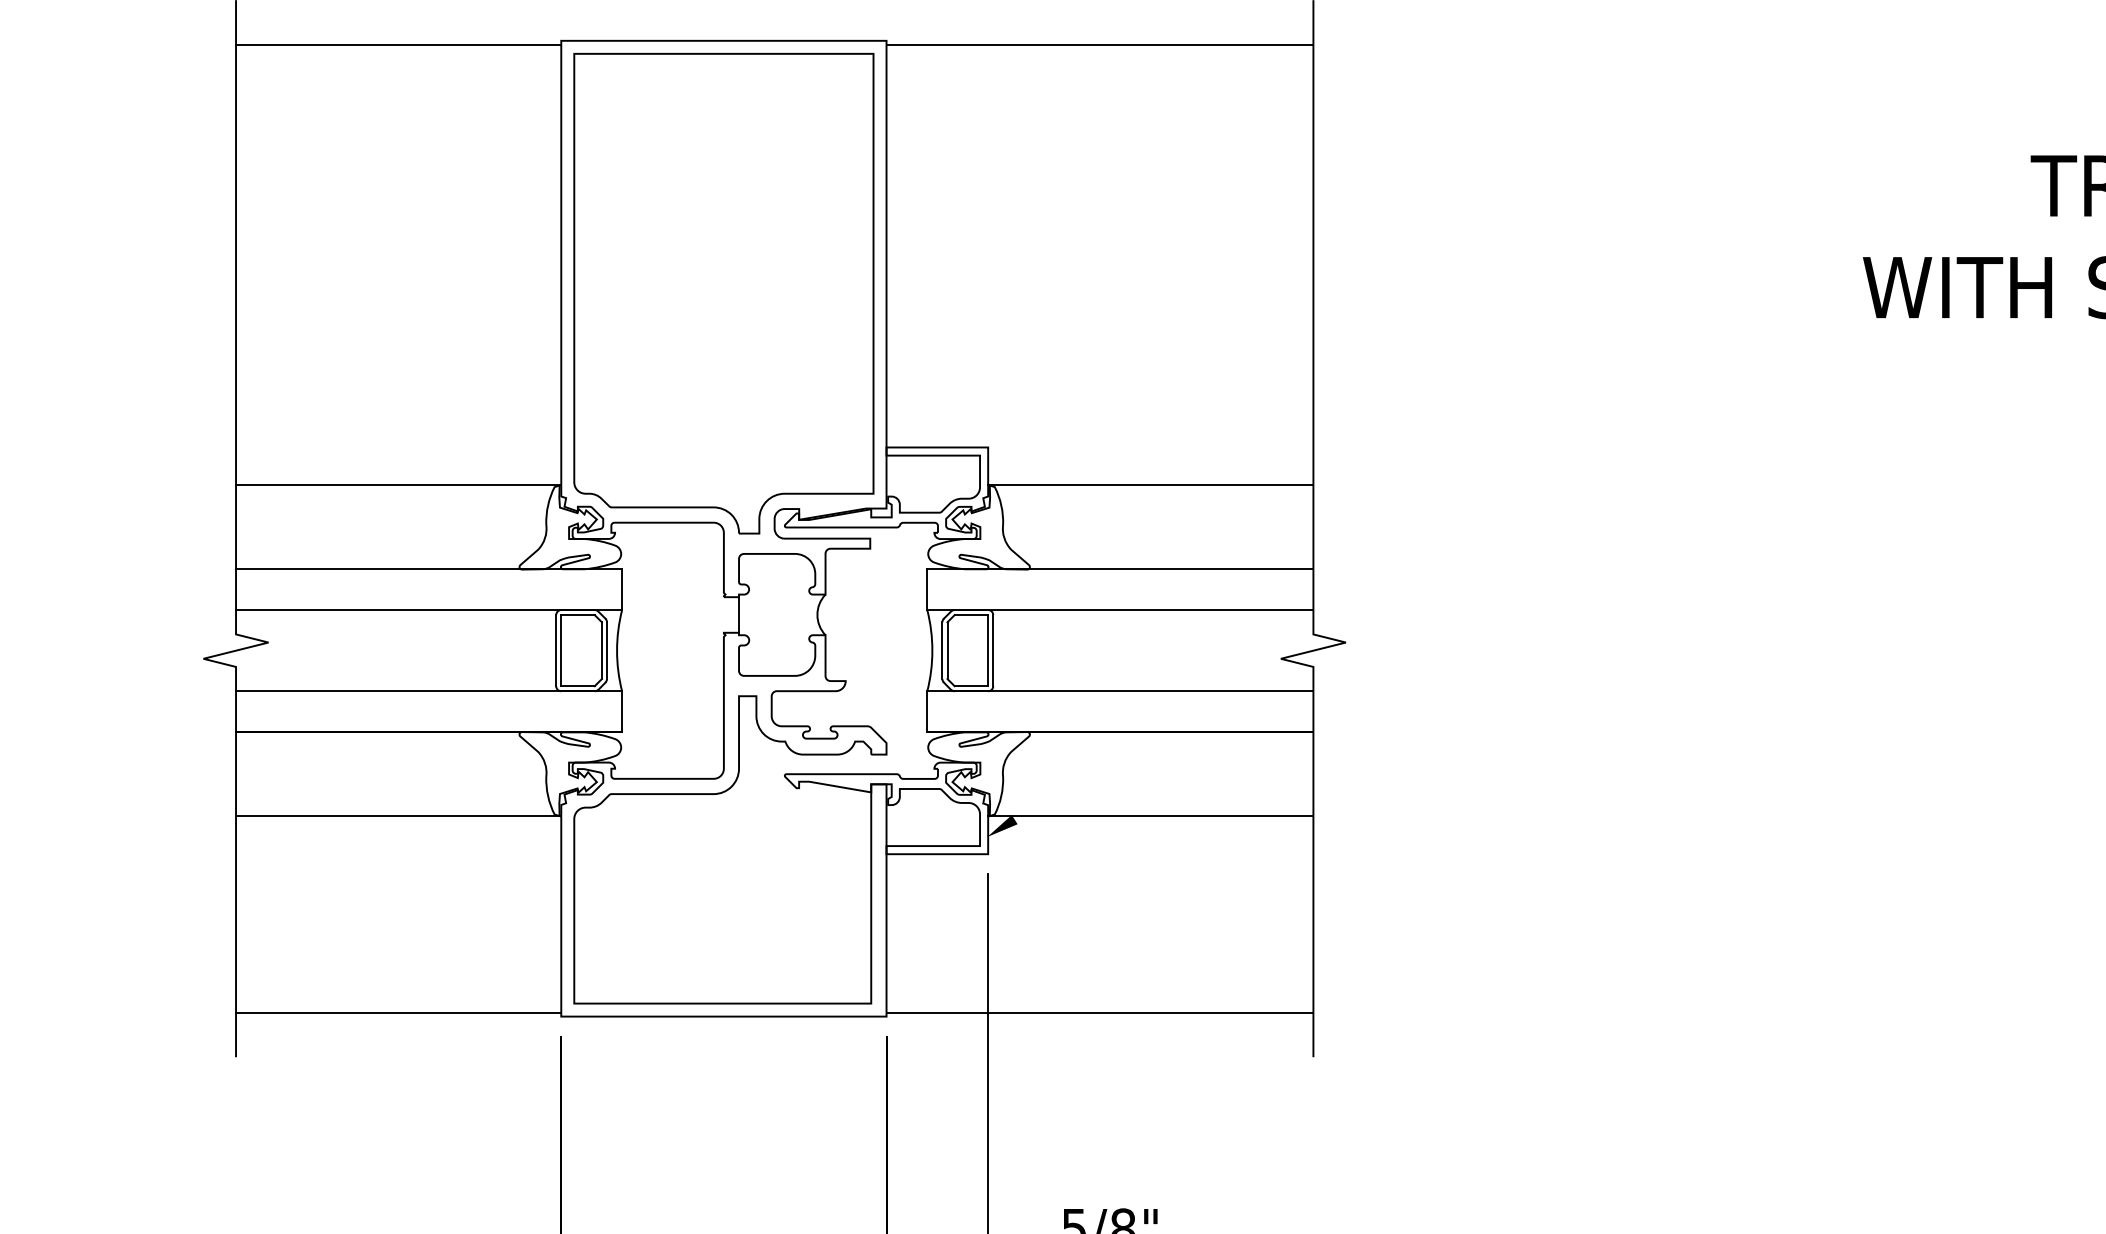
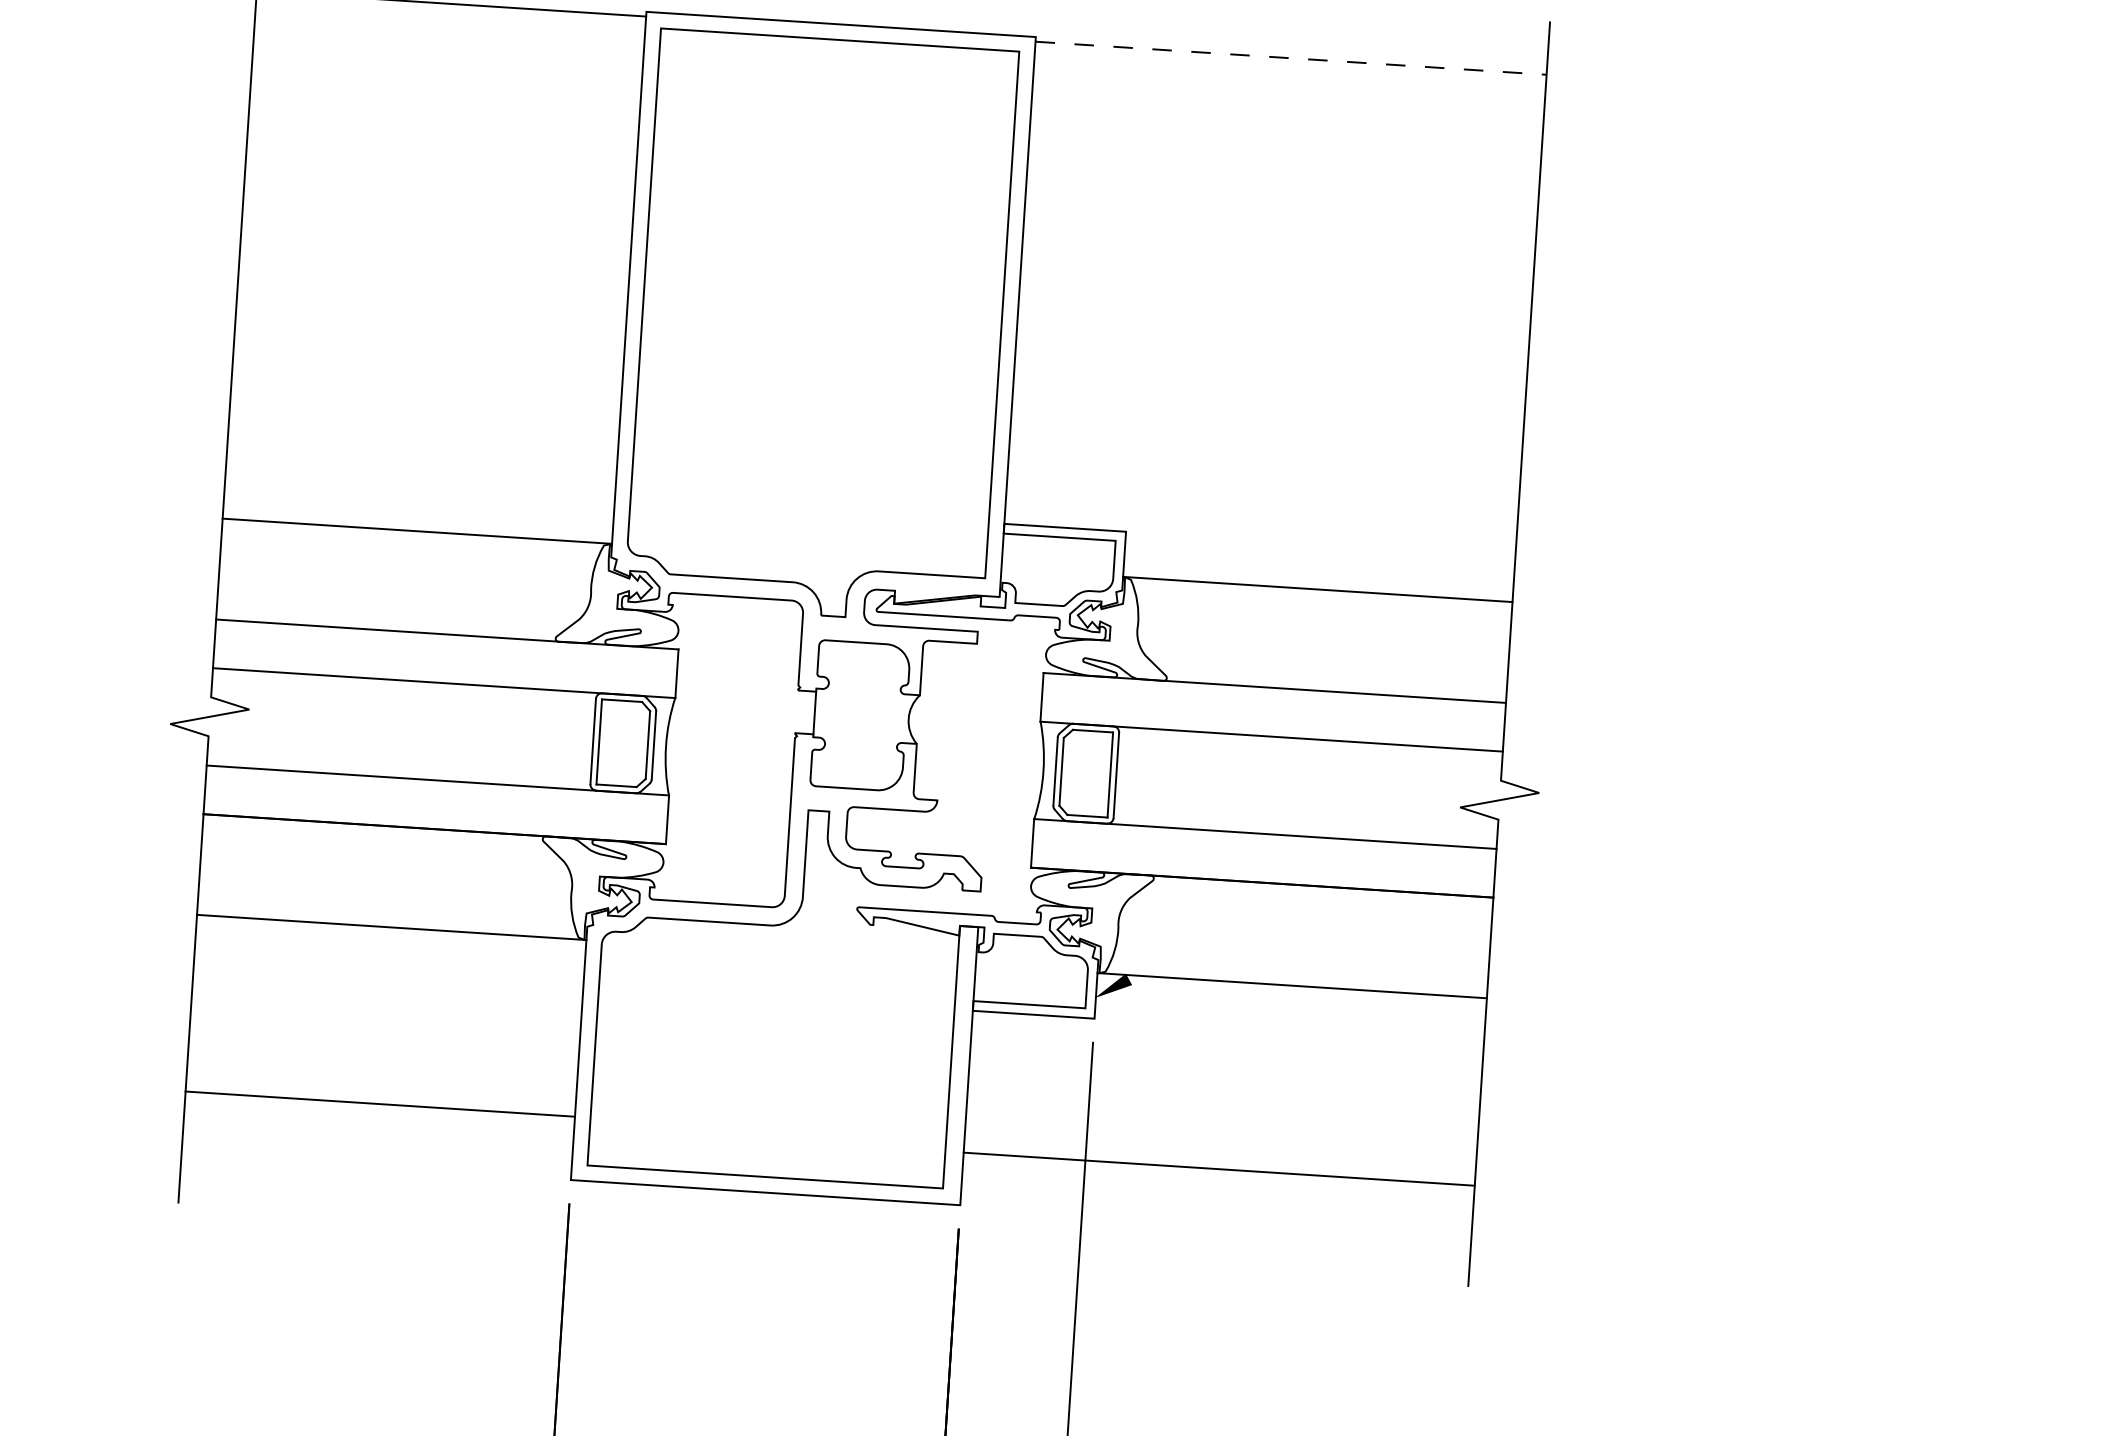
line: (1100, 44) -> (1291, 58), solid -> dashed
line: (398, 1012) -> (380, 1103), moved
line: (1099, 1012) -> (1218, 1168), moved

